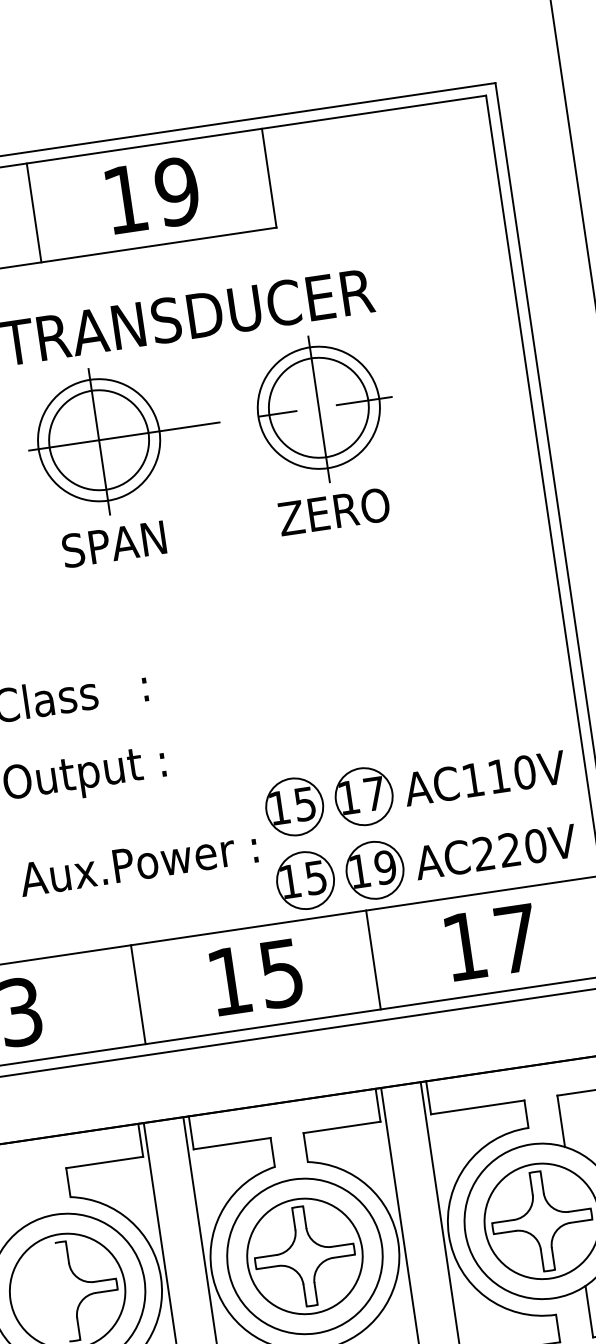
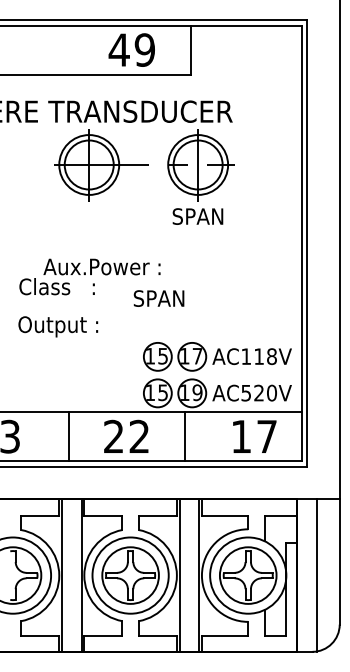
text: (123, 198) -> (118, 49), 19 -> 49
line: (32, 211) -> (73, 49), removed
text: (334, 511) -> (198, 216), ZERO -> SPAN
text: (112, 544) -> (158, 298), moved
text: (523, 772) -> (271, 356), AC110V -> AC118V
text: (482, 852) -> (245, 392), AC220V -> AC520V
text: (137, 862) -> (101, 266), moved
text: (491, 942) -> (254, 436), moved
text: (255, 976) -> (126, 436), 15 -> 22

